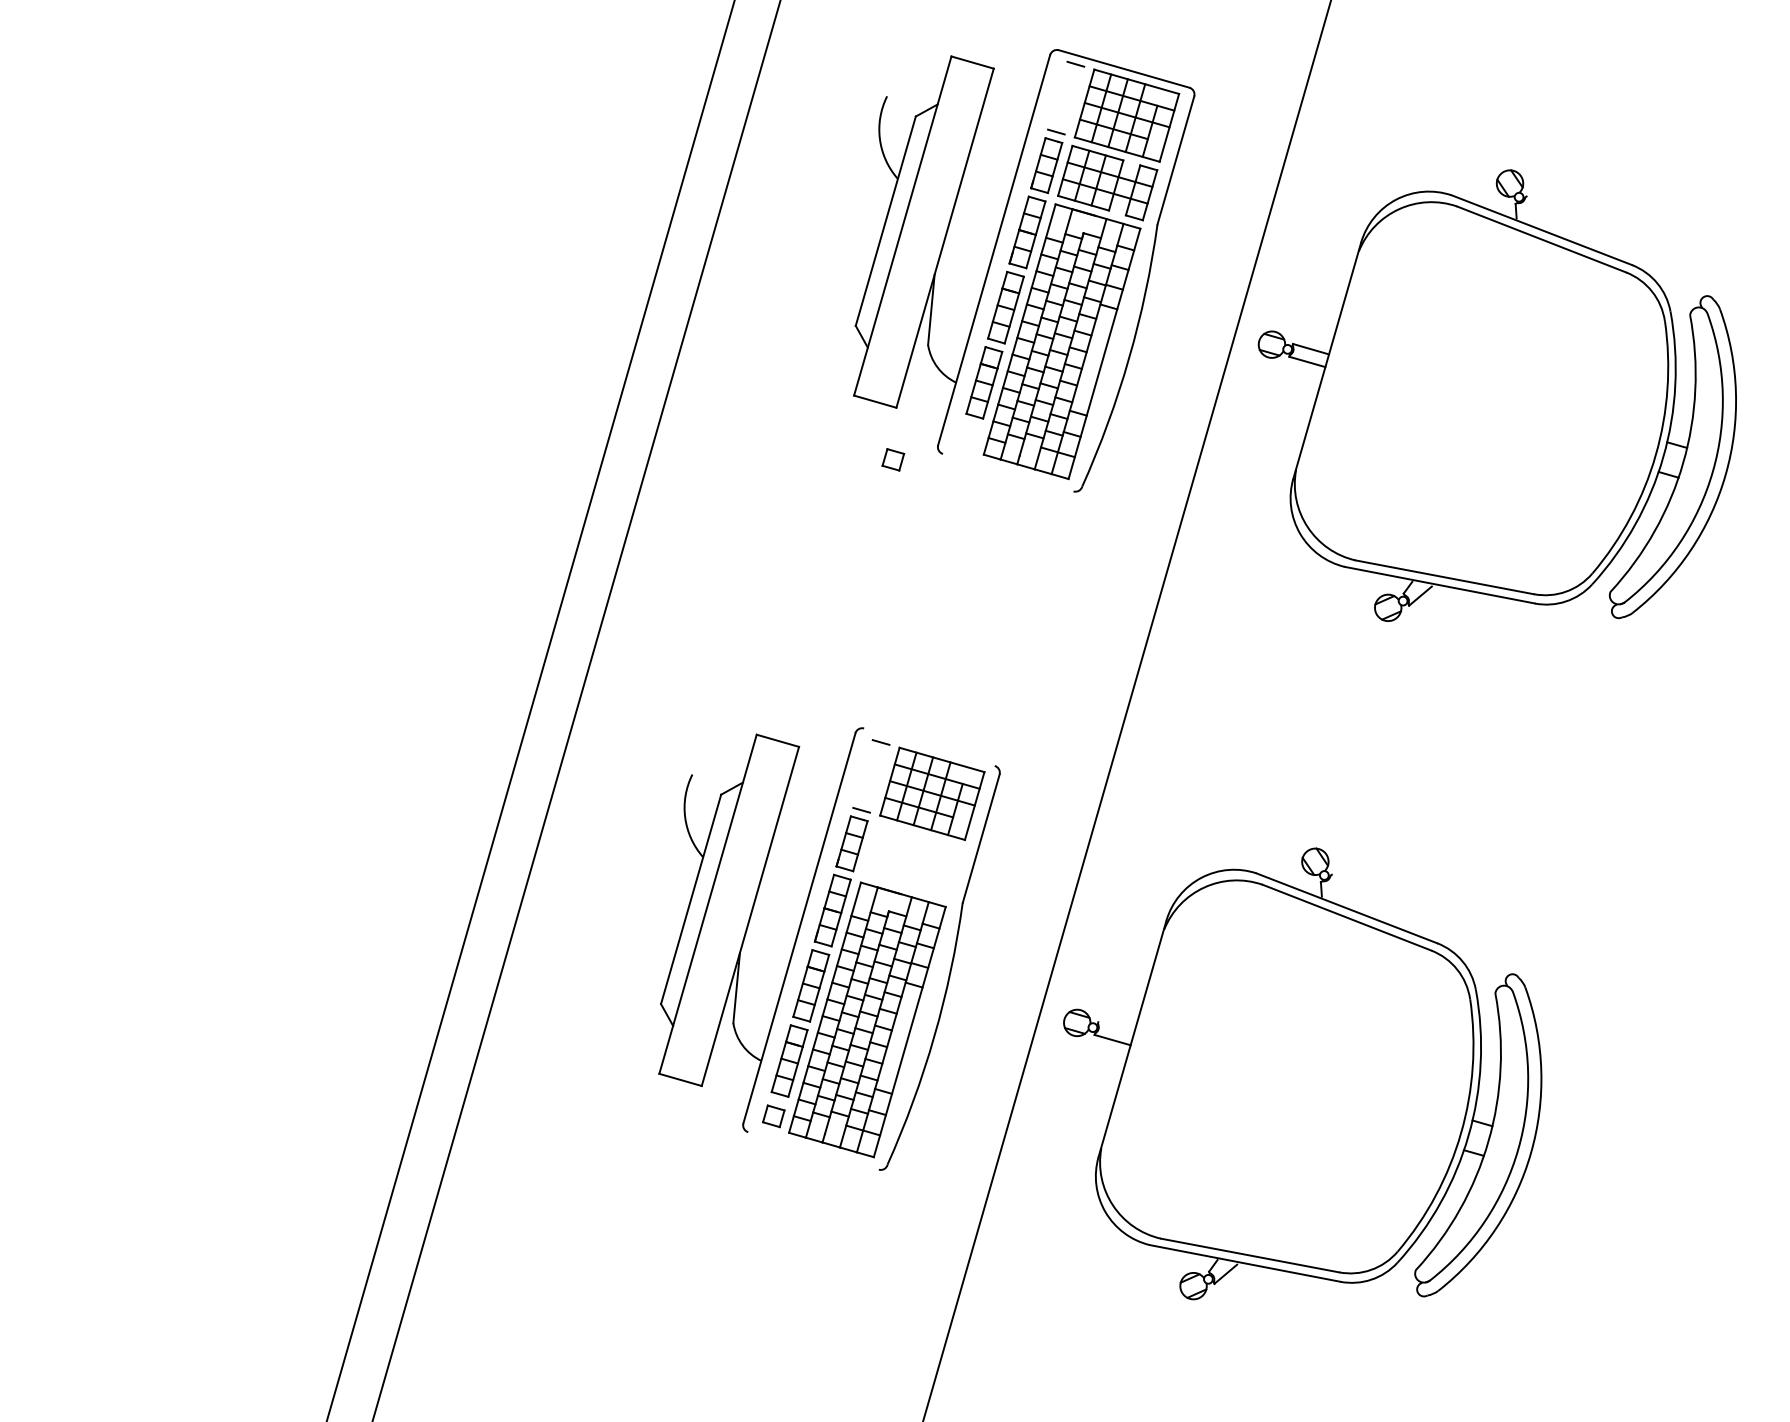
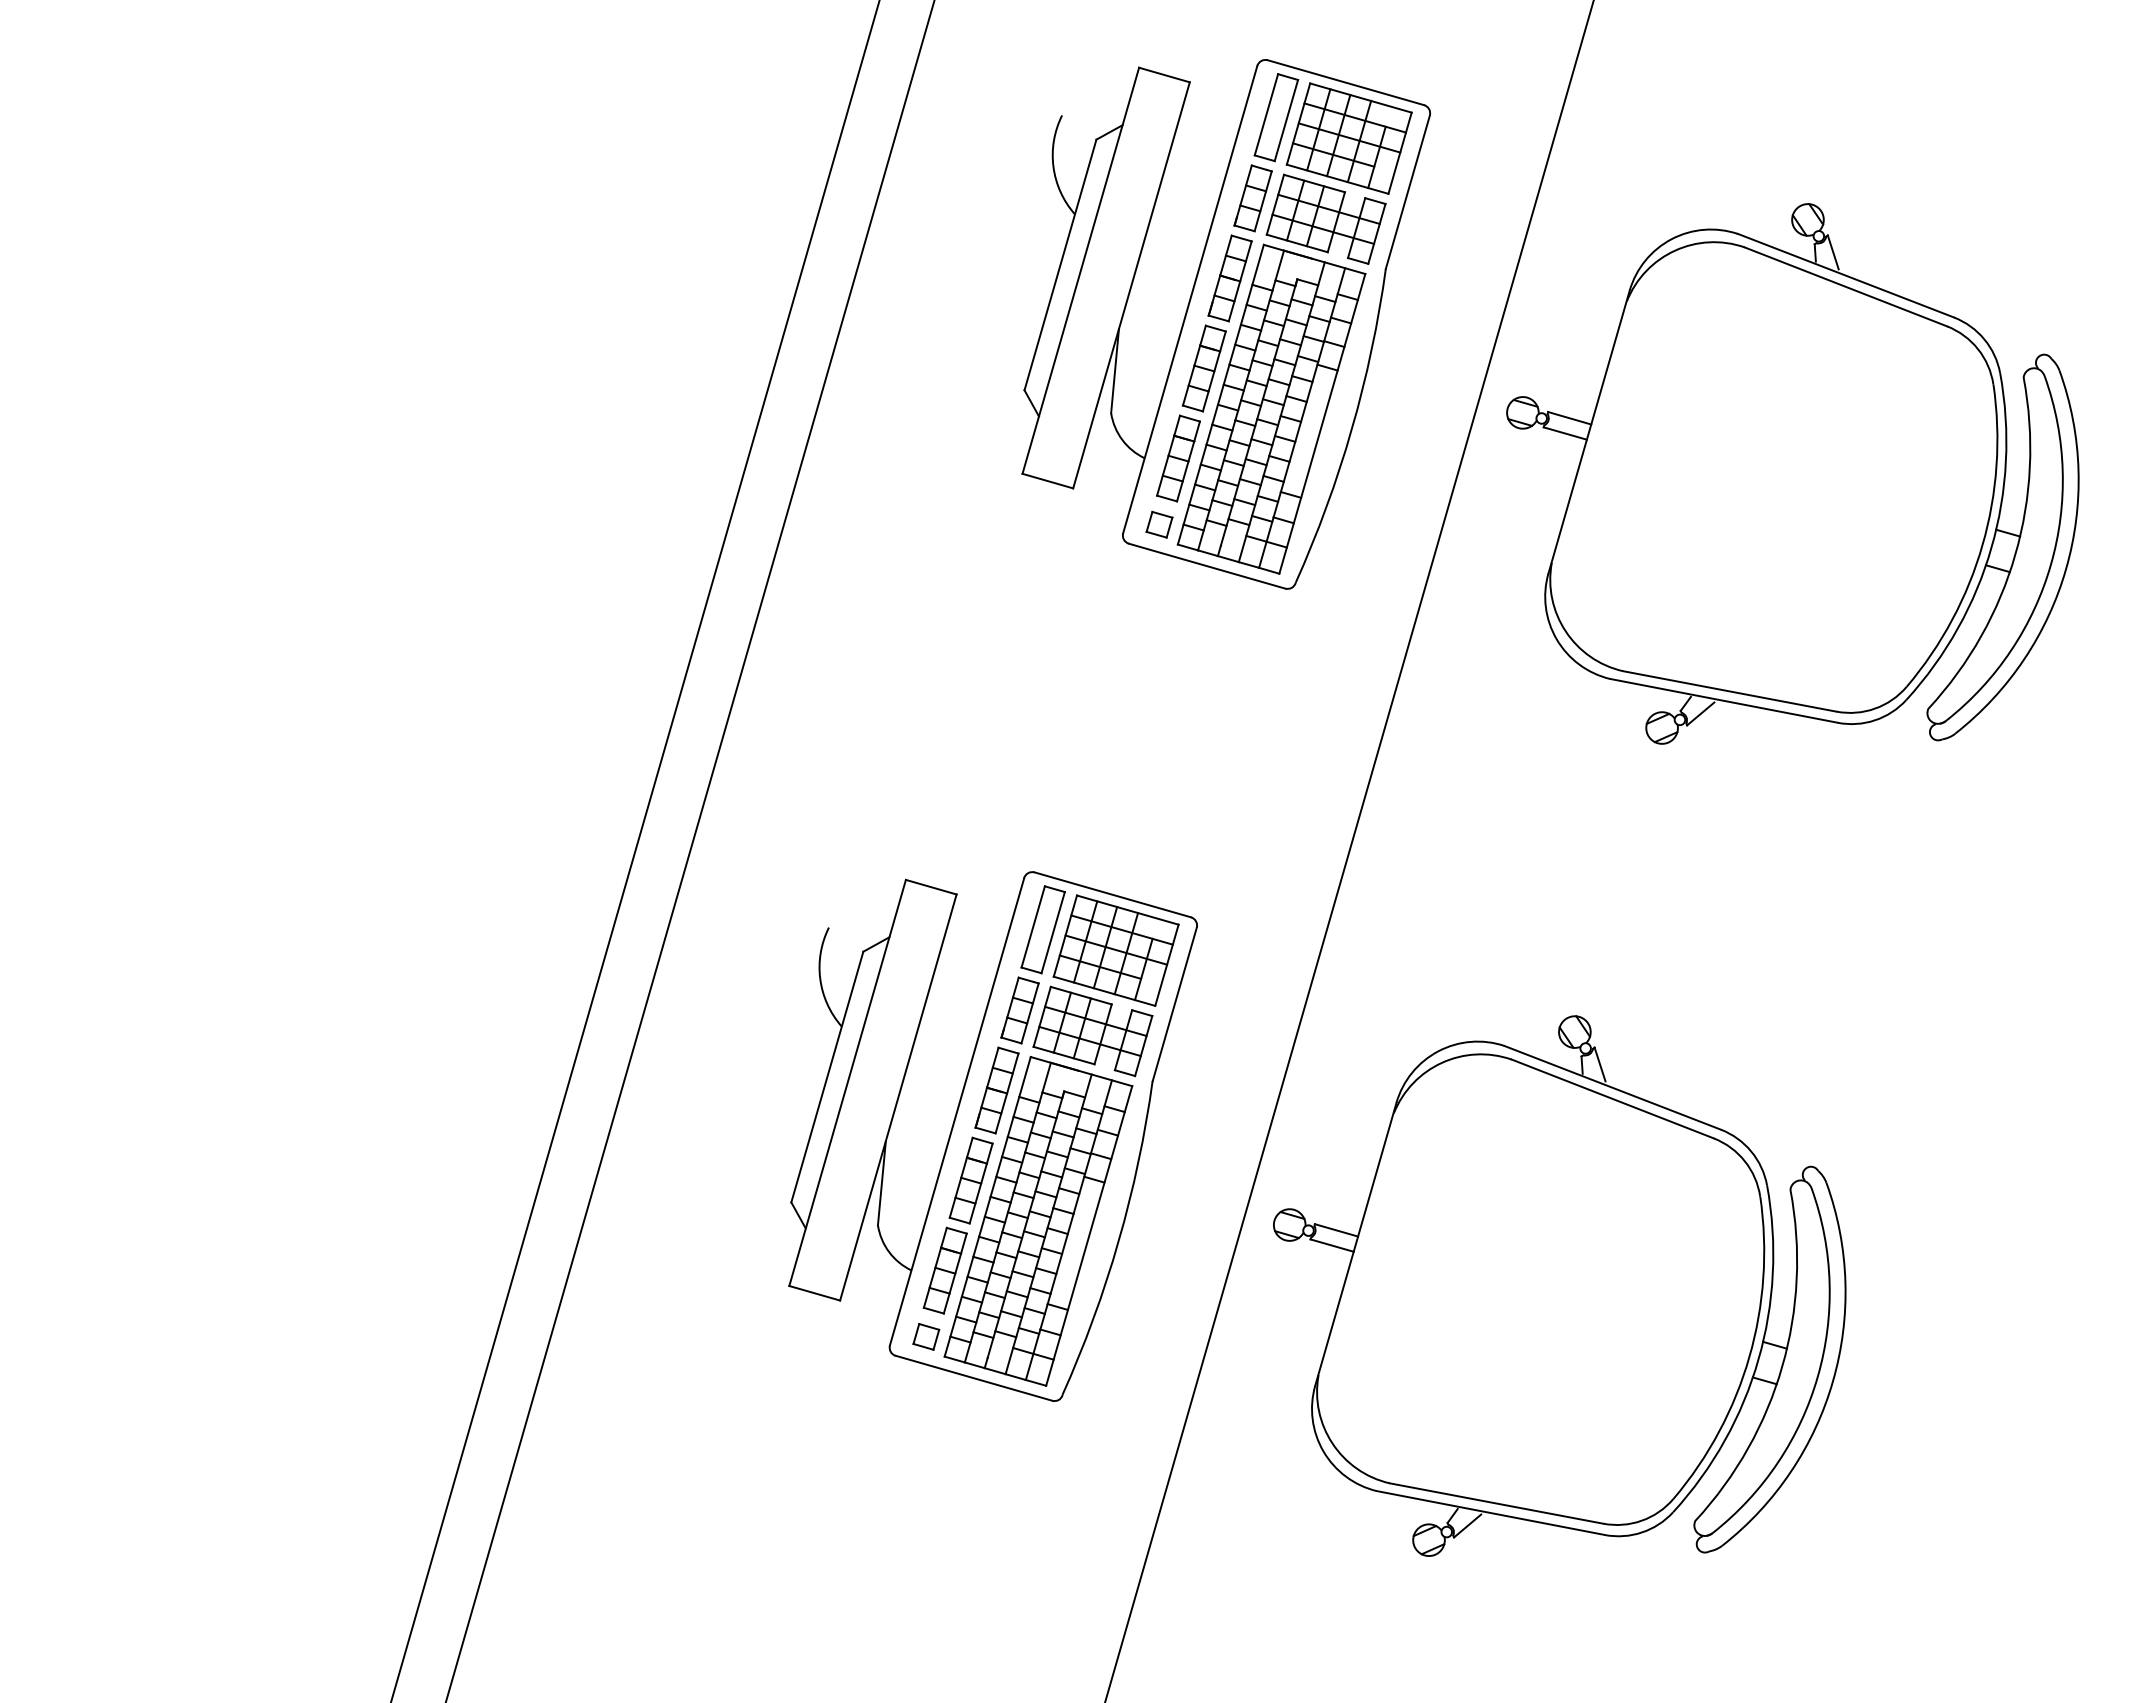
line: (1057, 95) -> (1266, 114), added
line: (1074, 100) -> (1286, 120), added
line: (1530, 210) -> (1832, 252), added
part: (893, 459) -> (1159, 524), moved
line: (1007, 472) -> (1206, 565), added
line: (929, 746) -> (1112, 894), added
line: (862, 773) -> (1032, 926), added
line: (879, 778) -> (1052, 932), added
part: (912, 861) -> (1092, 1031), added
line: (1335, 888) -> (1599, 1064), added
line: (1116, 1027) -> (1336, 1230), added
line: (813, 1150) -> (973, 1377), added

